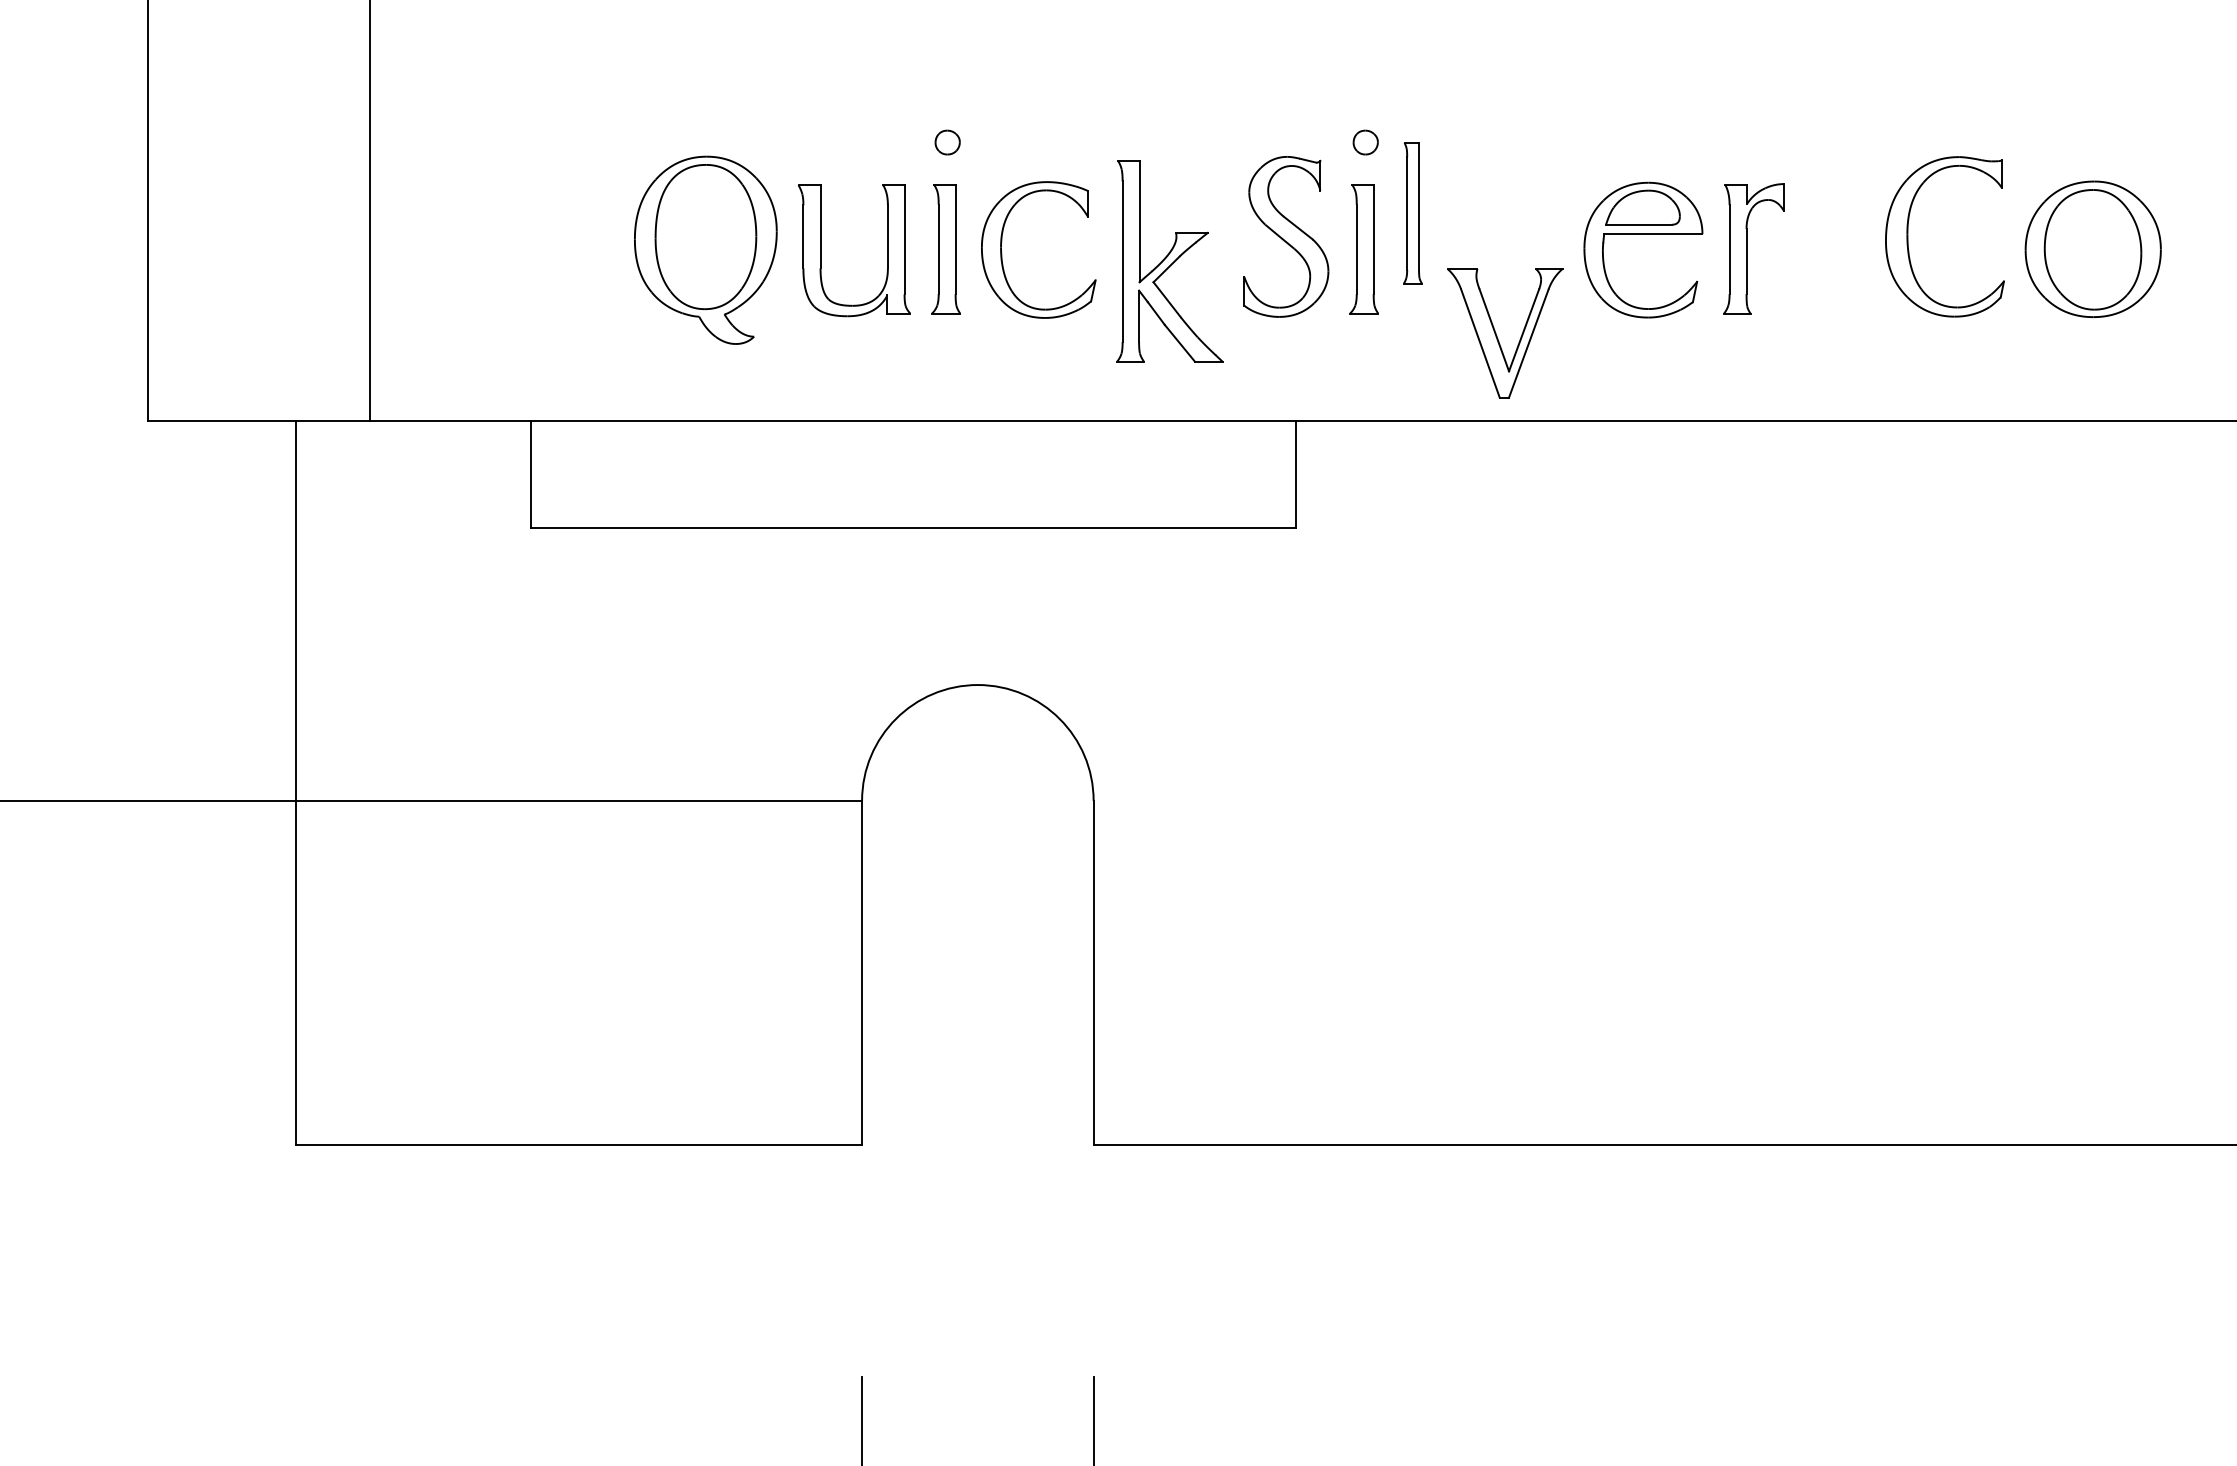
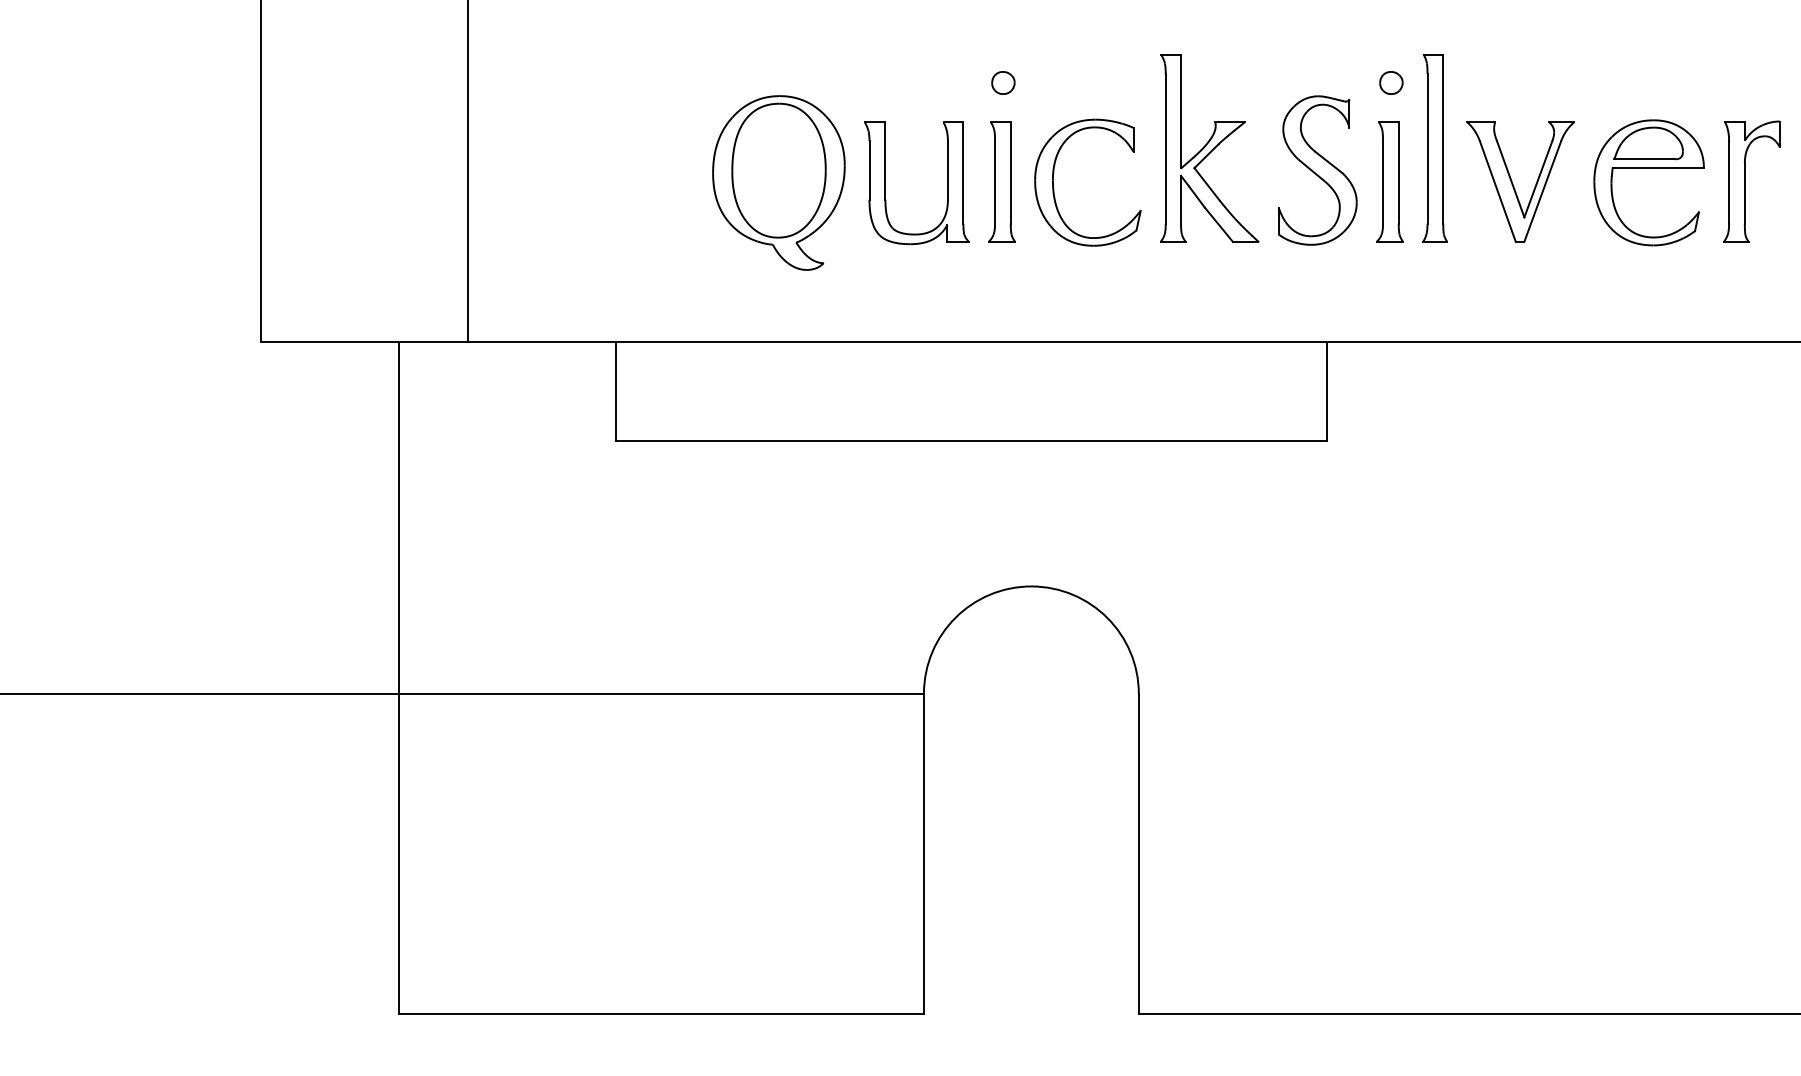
part: (1412, 213) -> (1434, 148), size x1.43
part: (1169, 261) -> (1209, 148), moved
part: (1497, 335) -> (1513, 184), moved

